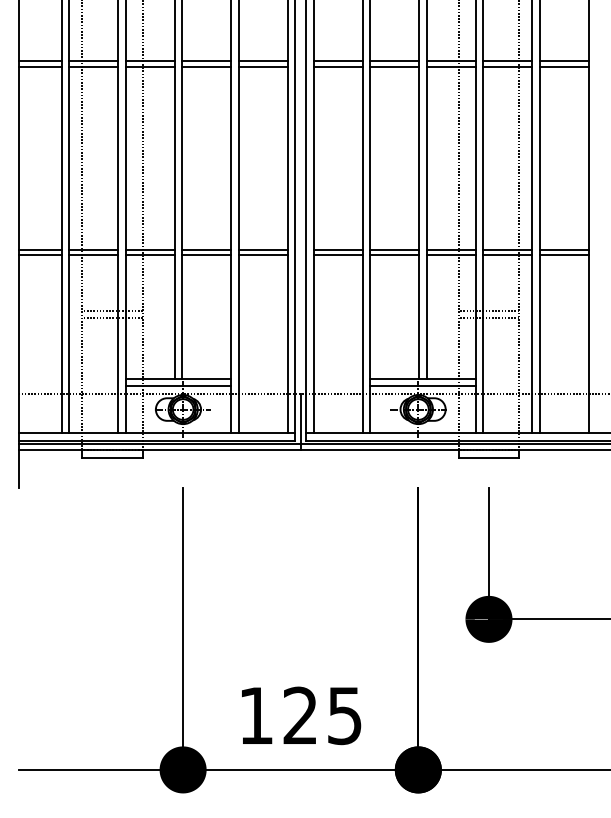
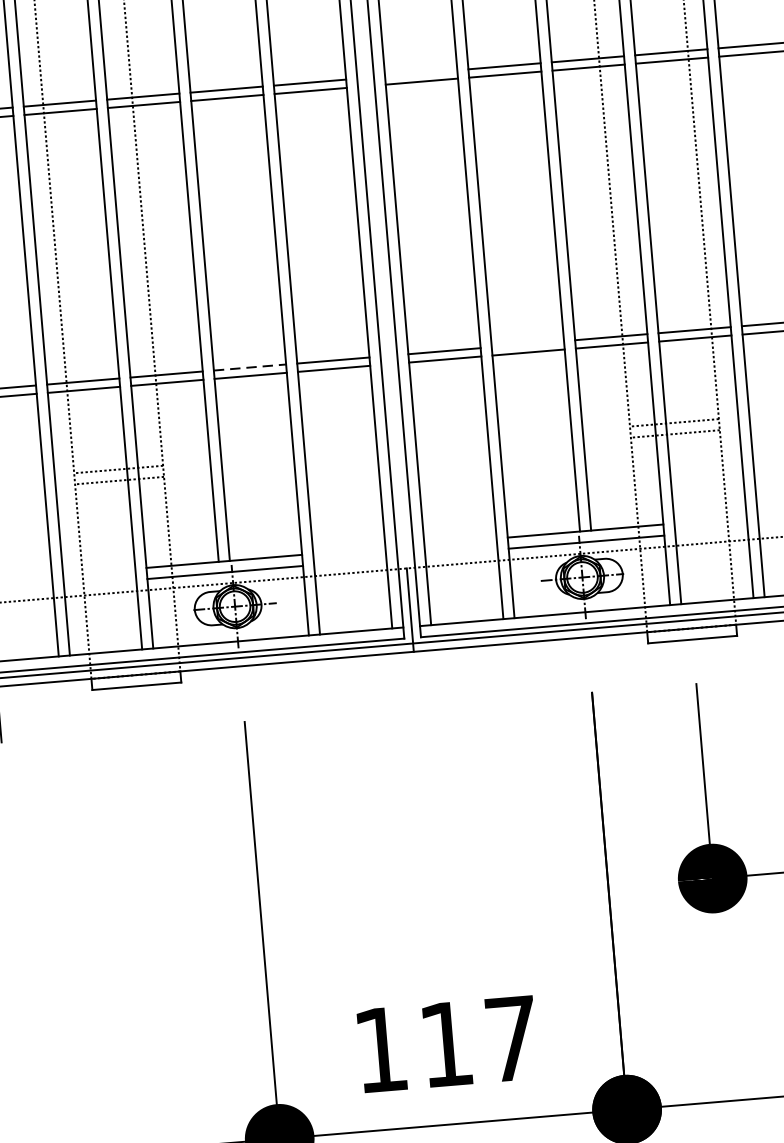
line: (337, 61) -> (419, 73), removed
line: (207, 249) -> (251, 367), solid -> dashed
line: (394, 249) -> (527, 344), removed
text: (322, 715) -> (478, 1041), 125 -> 117

